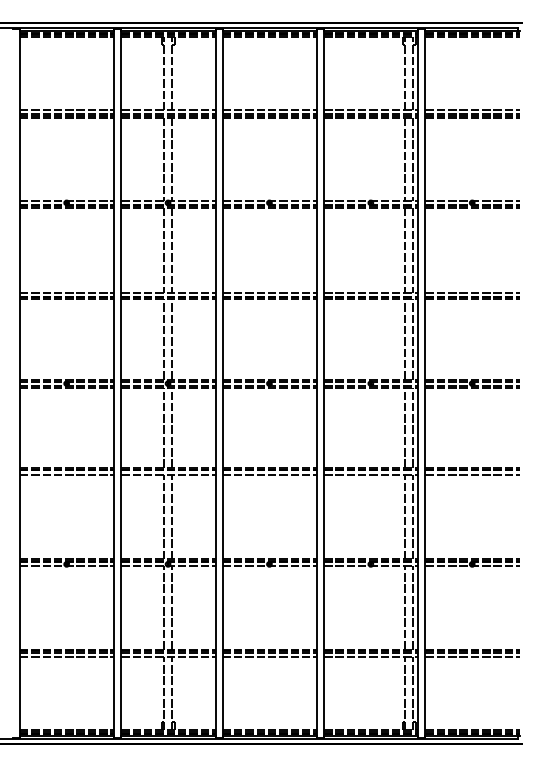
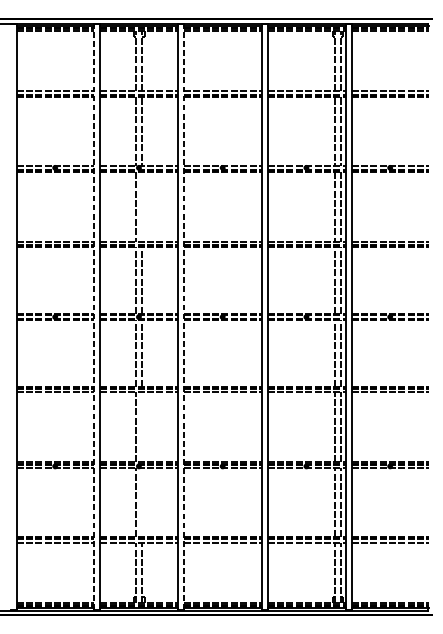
line: (172, 249) -> (142, 206), removed
line: (114, 383) -> (94, 317), solid -> dashed
line: (222, 383) -> (183, 317), solid -> dashed
line: (172, 516) -> (142, 426), removed
line: (172, 607) -> (142, 502), removed

